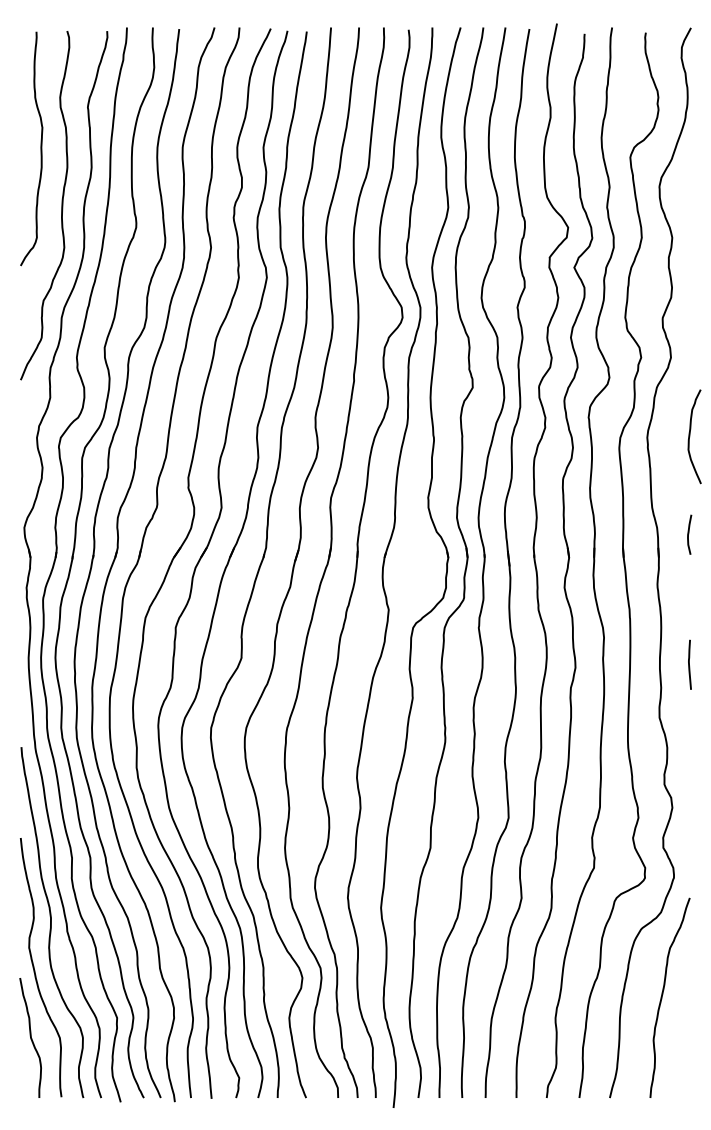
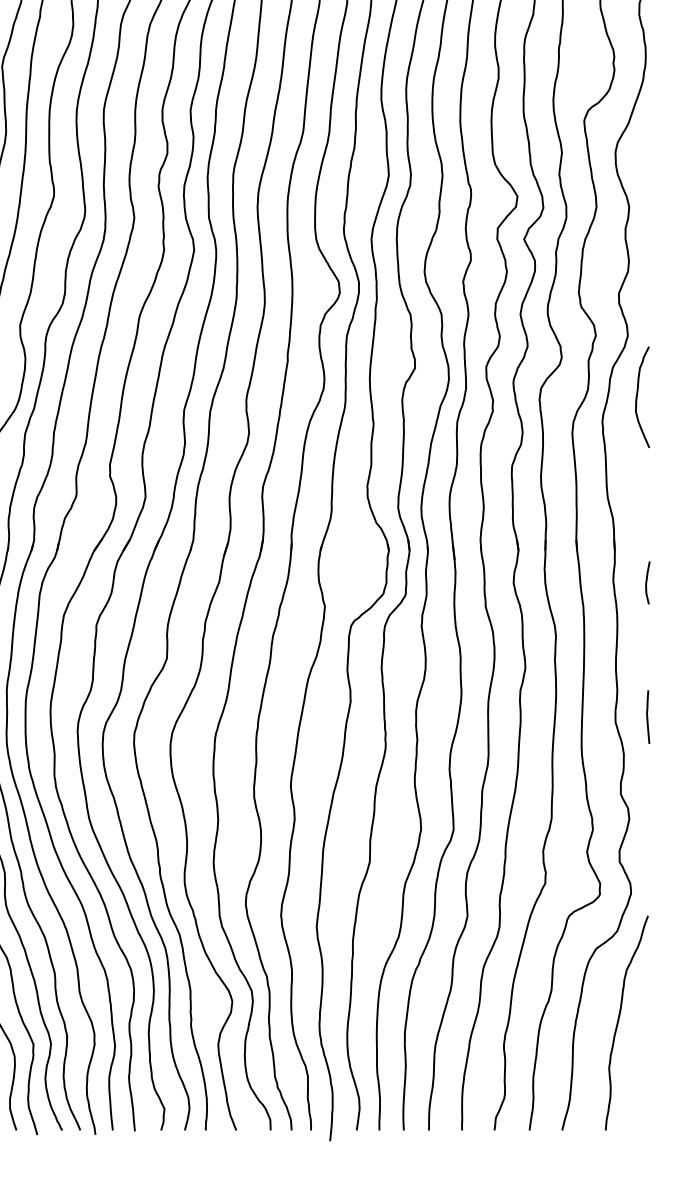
curve: (690, 436) -> (638, 396), moved
curve: (689, 533) -> (647, 581), moved
line: (689, 664) -> (647, 716), moved

